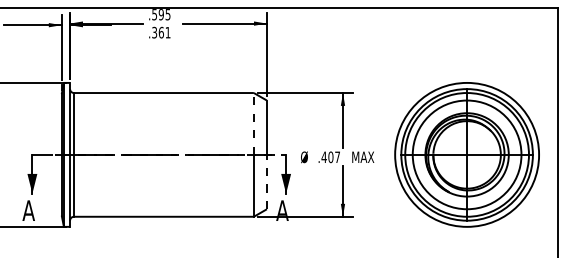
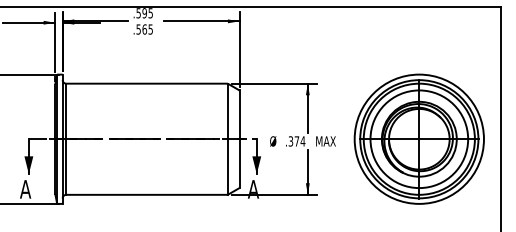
text: (161, 32) -> (144, 29), .361 -> .565
line: (253, 123) -> (227, 111), dashed -> solid
text: (330, 157) -> (296, 141), .407 -> .374
line: (266, 181) -> (239, 163), dashed -> solid

